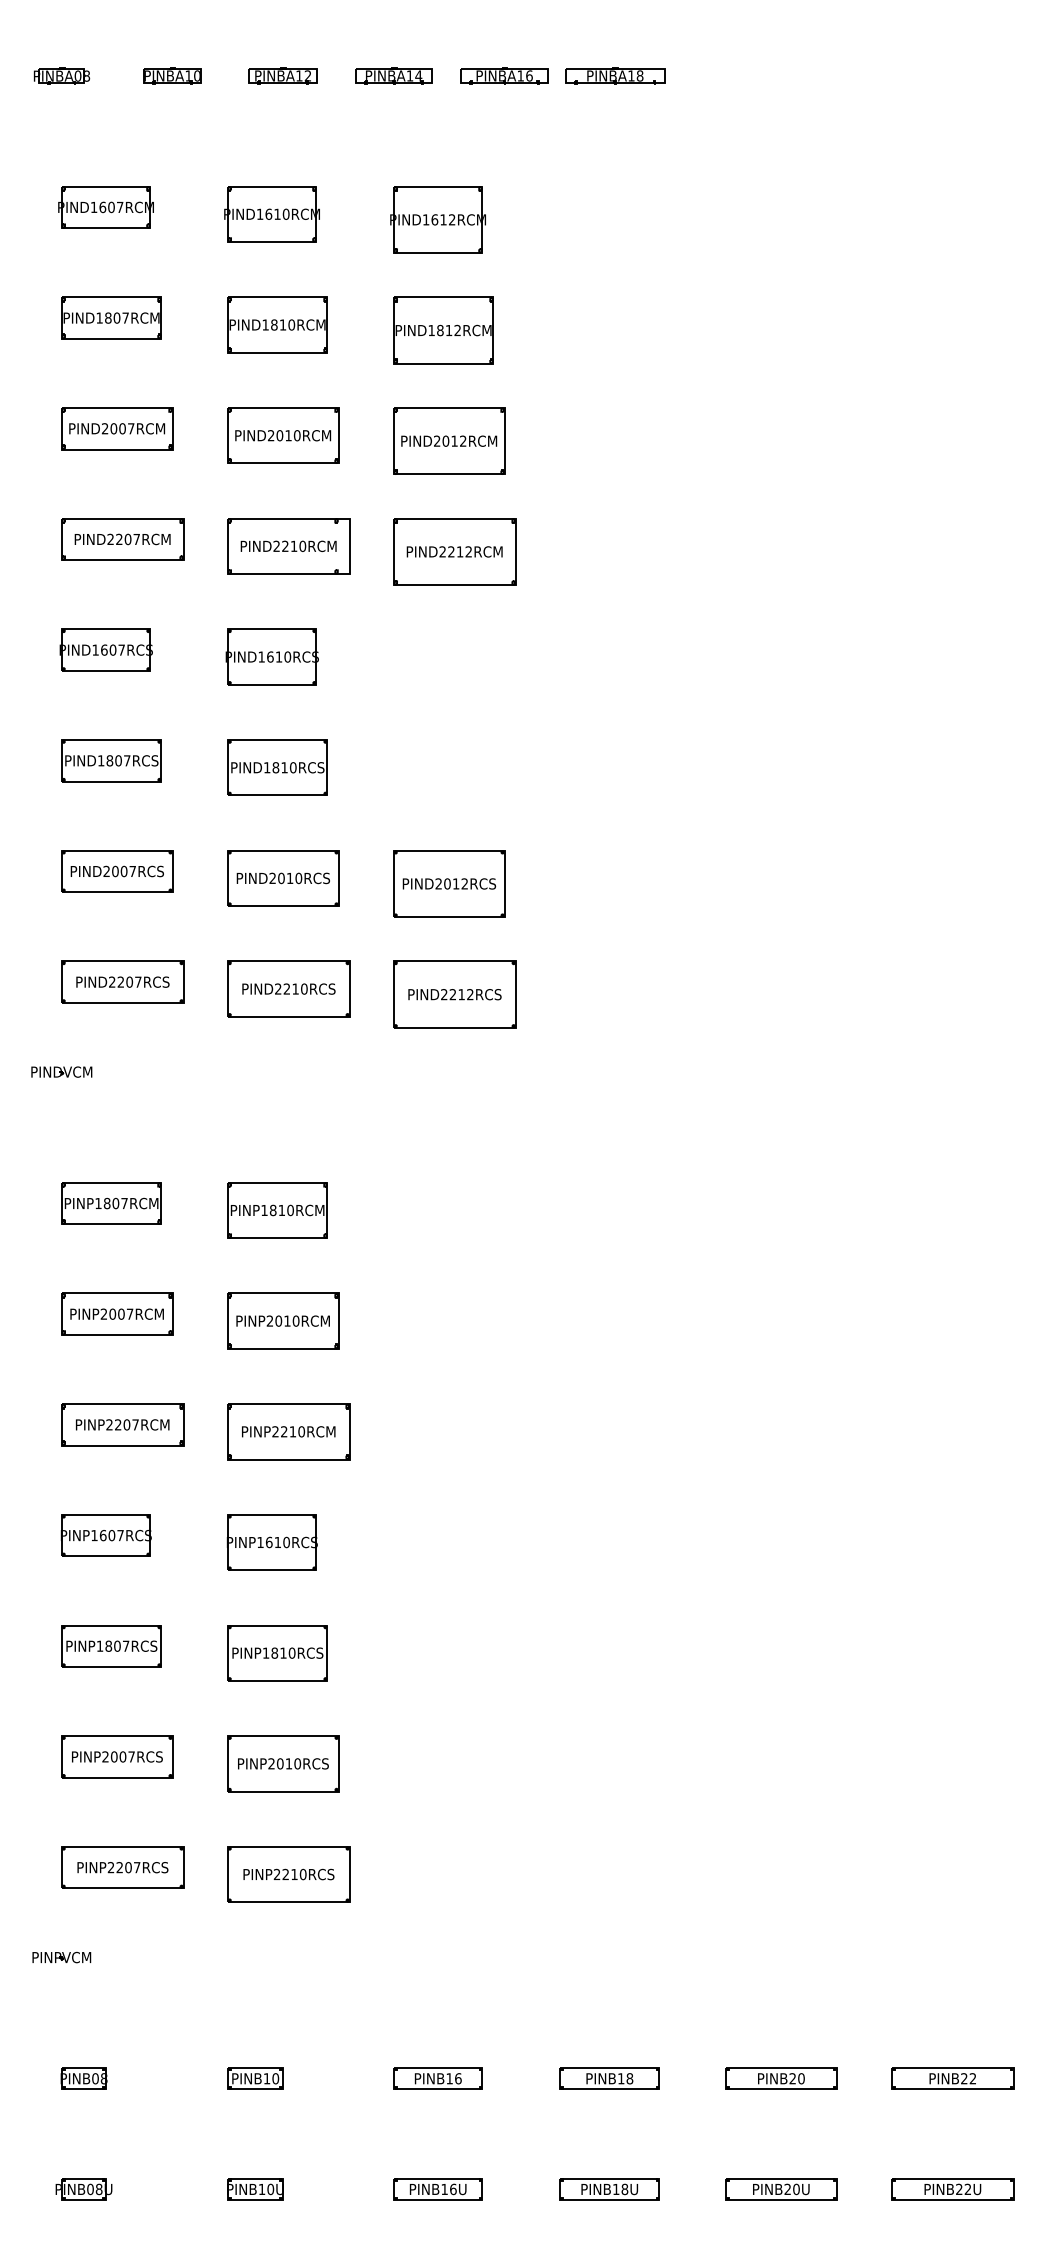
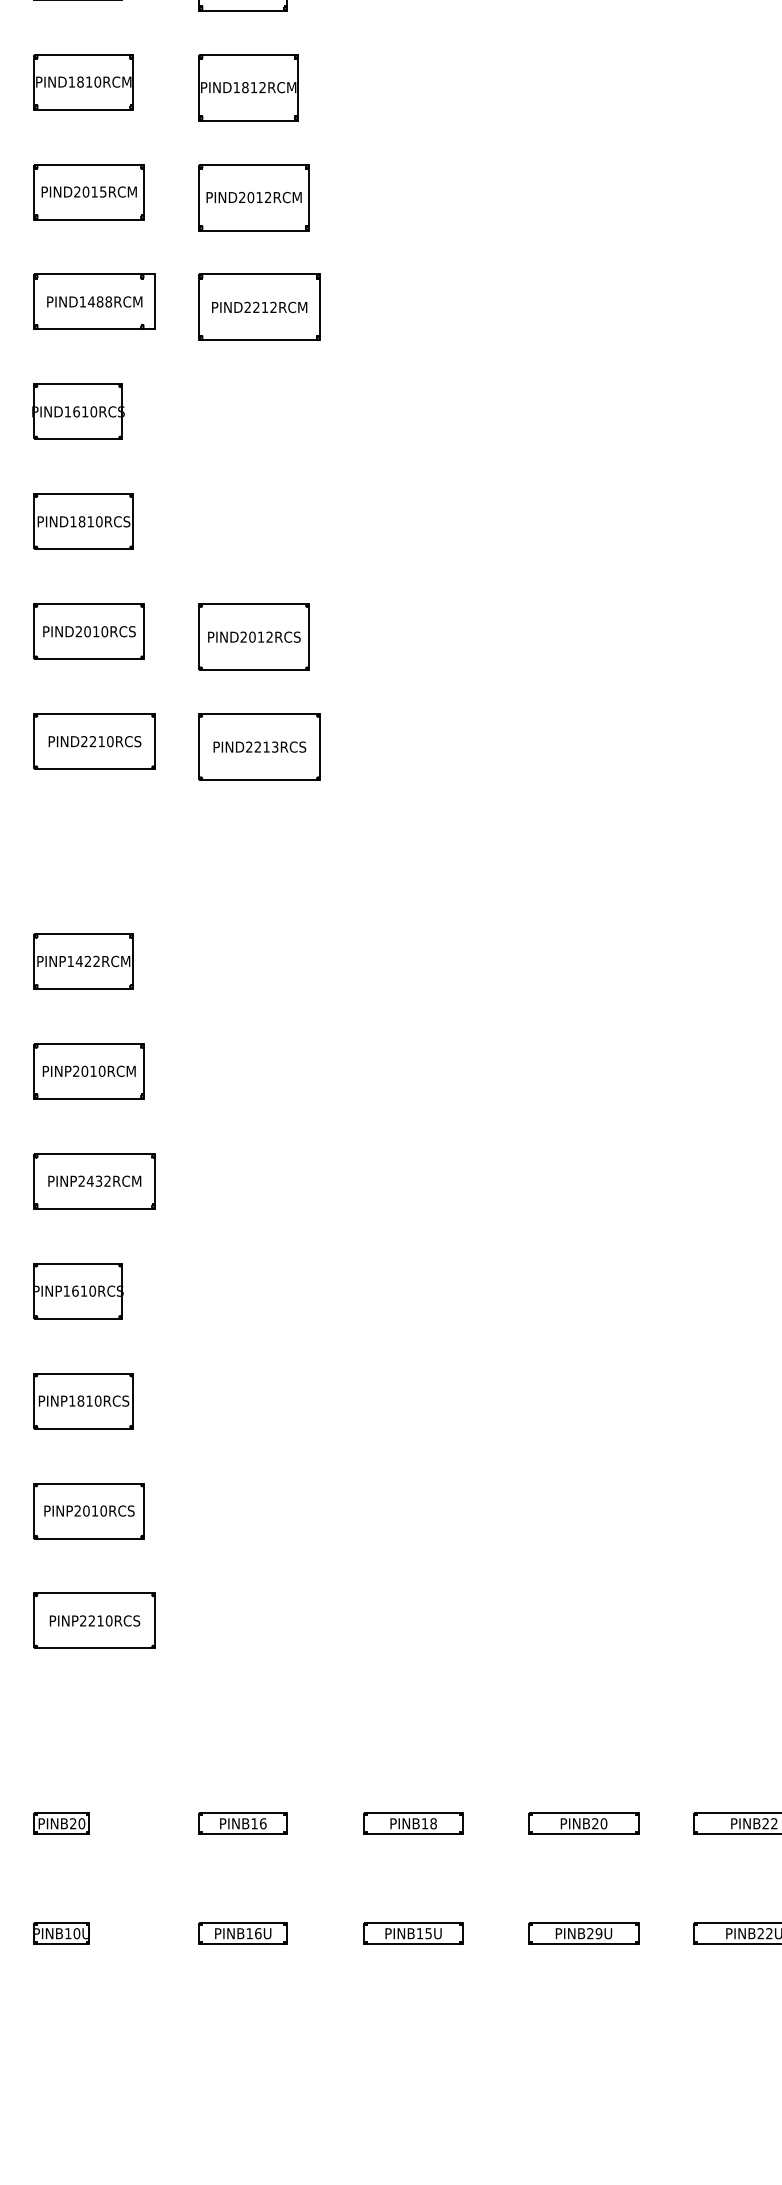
text: (296, 435) -> (102, 191), PIND2010RCM -> PIND2015RCM
text: (289, 546) -> (95, 302), PIND2210RCM -> PIND1488RCM
text: (470, 994) -> (275, 746), PIND2212RCS -> PIND2213RCS
text: (281, 1210) -> (87, 961), PINP1810RCM -> PINP1422RCM
text: (292, 1431) -> (98, 1180), PINP2210RCM -> PINP2432RCM
text: (266, 2078) -> (72, 1823), PINB10 -> PINB20
text: (624, 2189) -> (428, 1933), PINB18U -> PINB15U
text: (796, 2189) -> (599, 1933), PINB20U -> PINB29U

